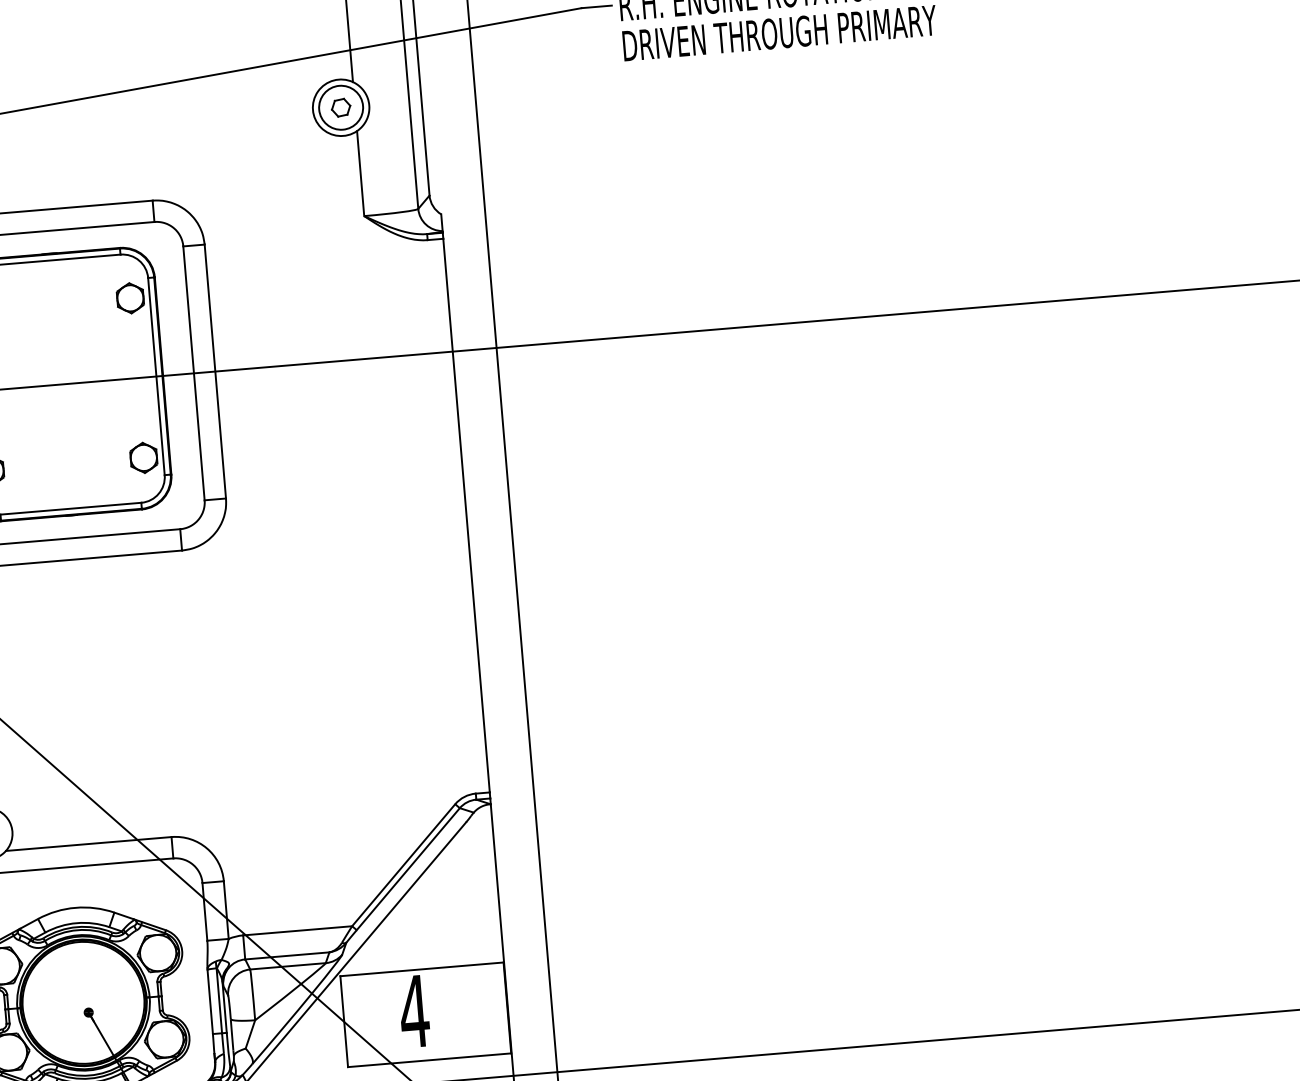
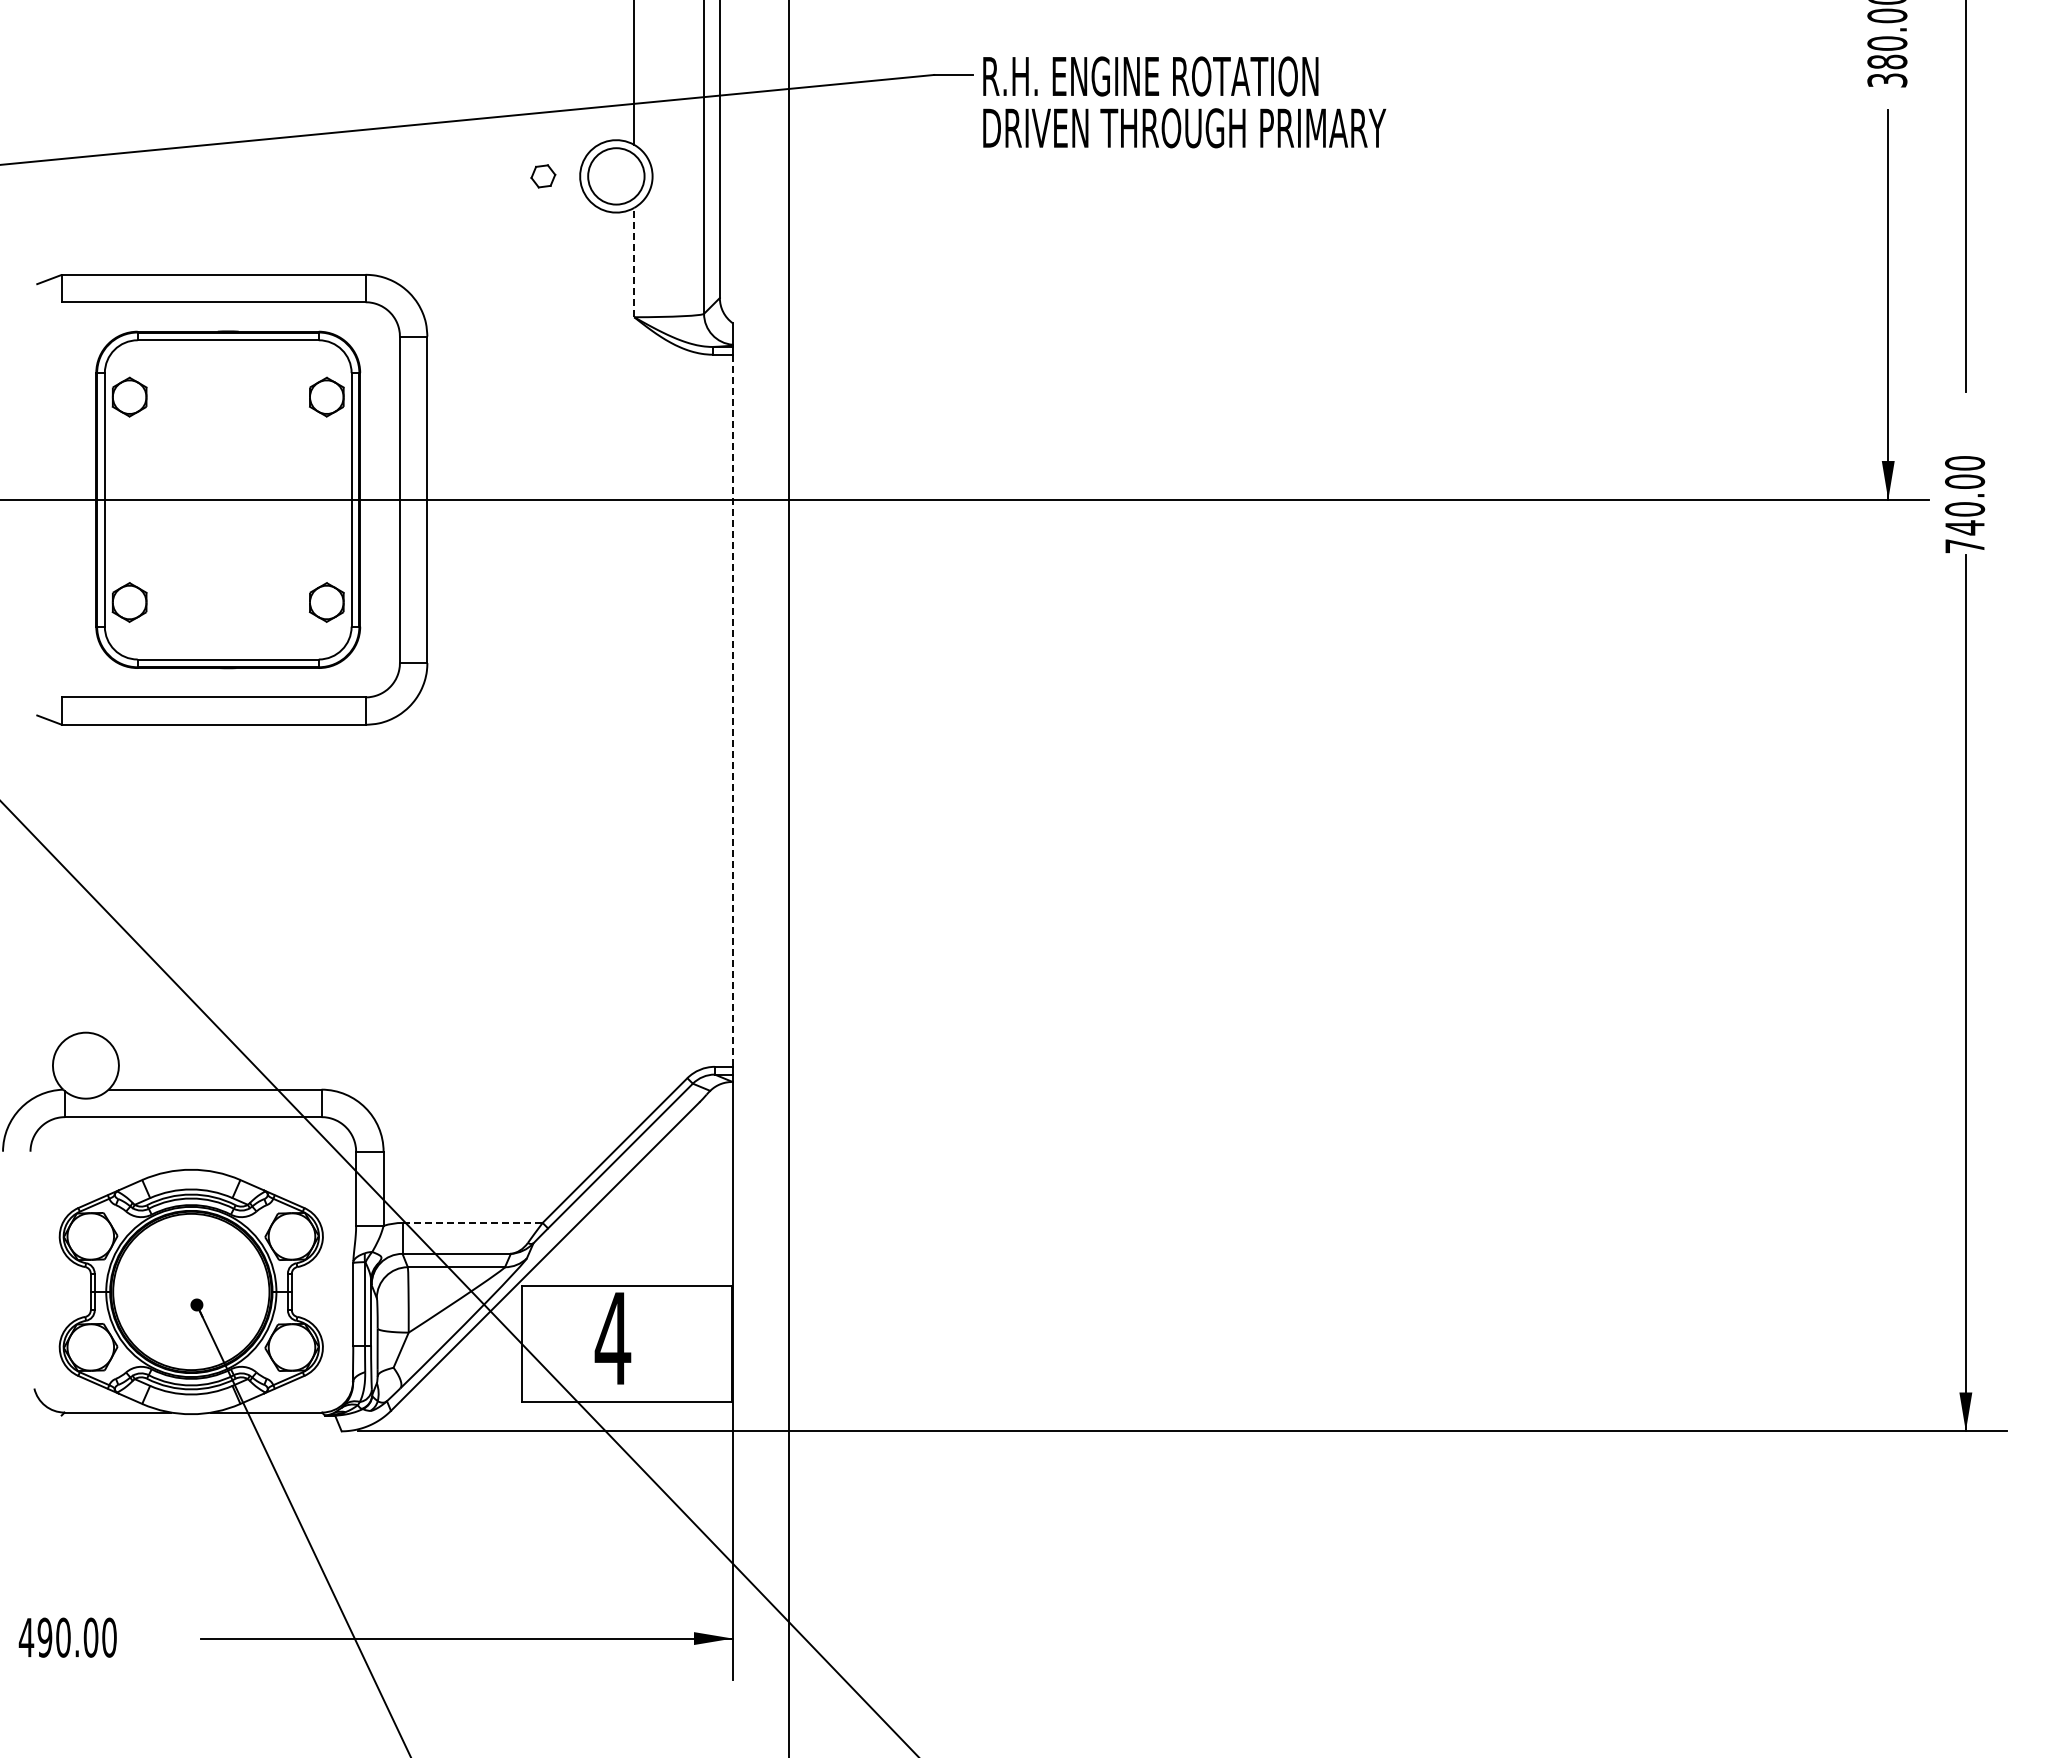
part: (341, 107) -> (543, 176), moved
line: (360, 173) -> (634, 262), solid -> dashed
line: (466, 516) -> (732, 711), solid -> dashed
line: (298, 930) -> (473, 1222), solid -> dashed

